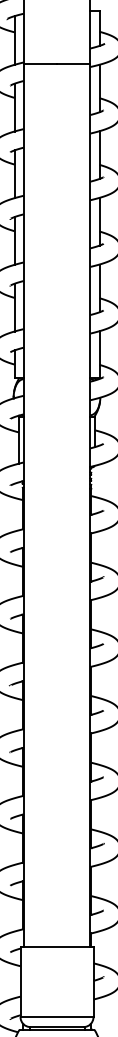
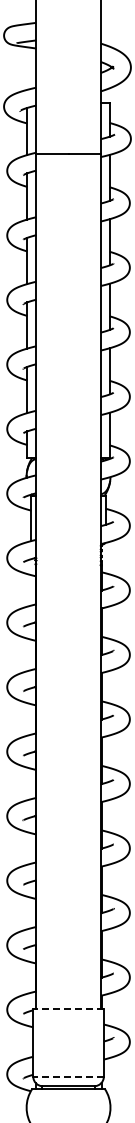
line: (56, 946) -> (68, 1008), solid -> dashed
line: (56, 1017) -> (68, 1076), solid -> dashed

